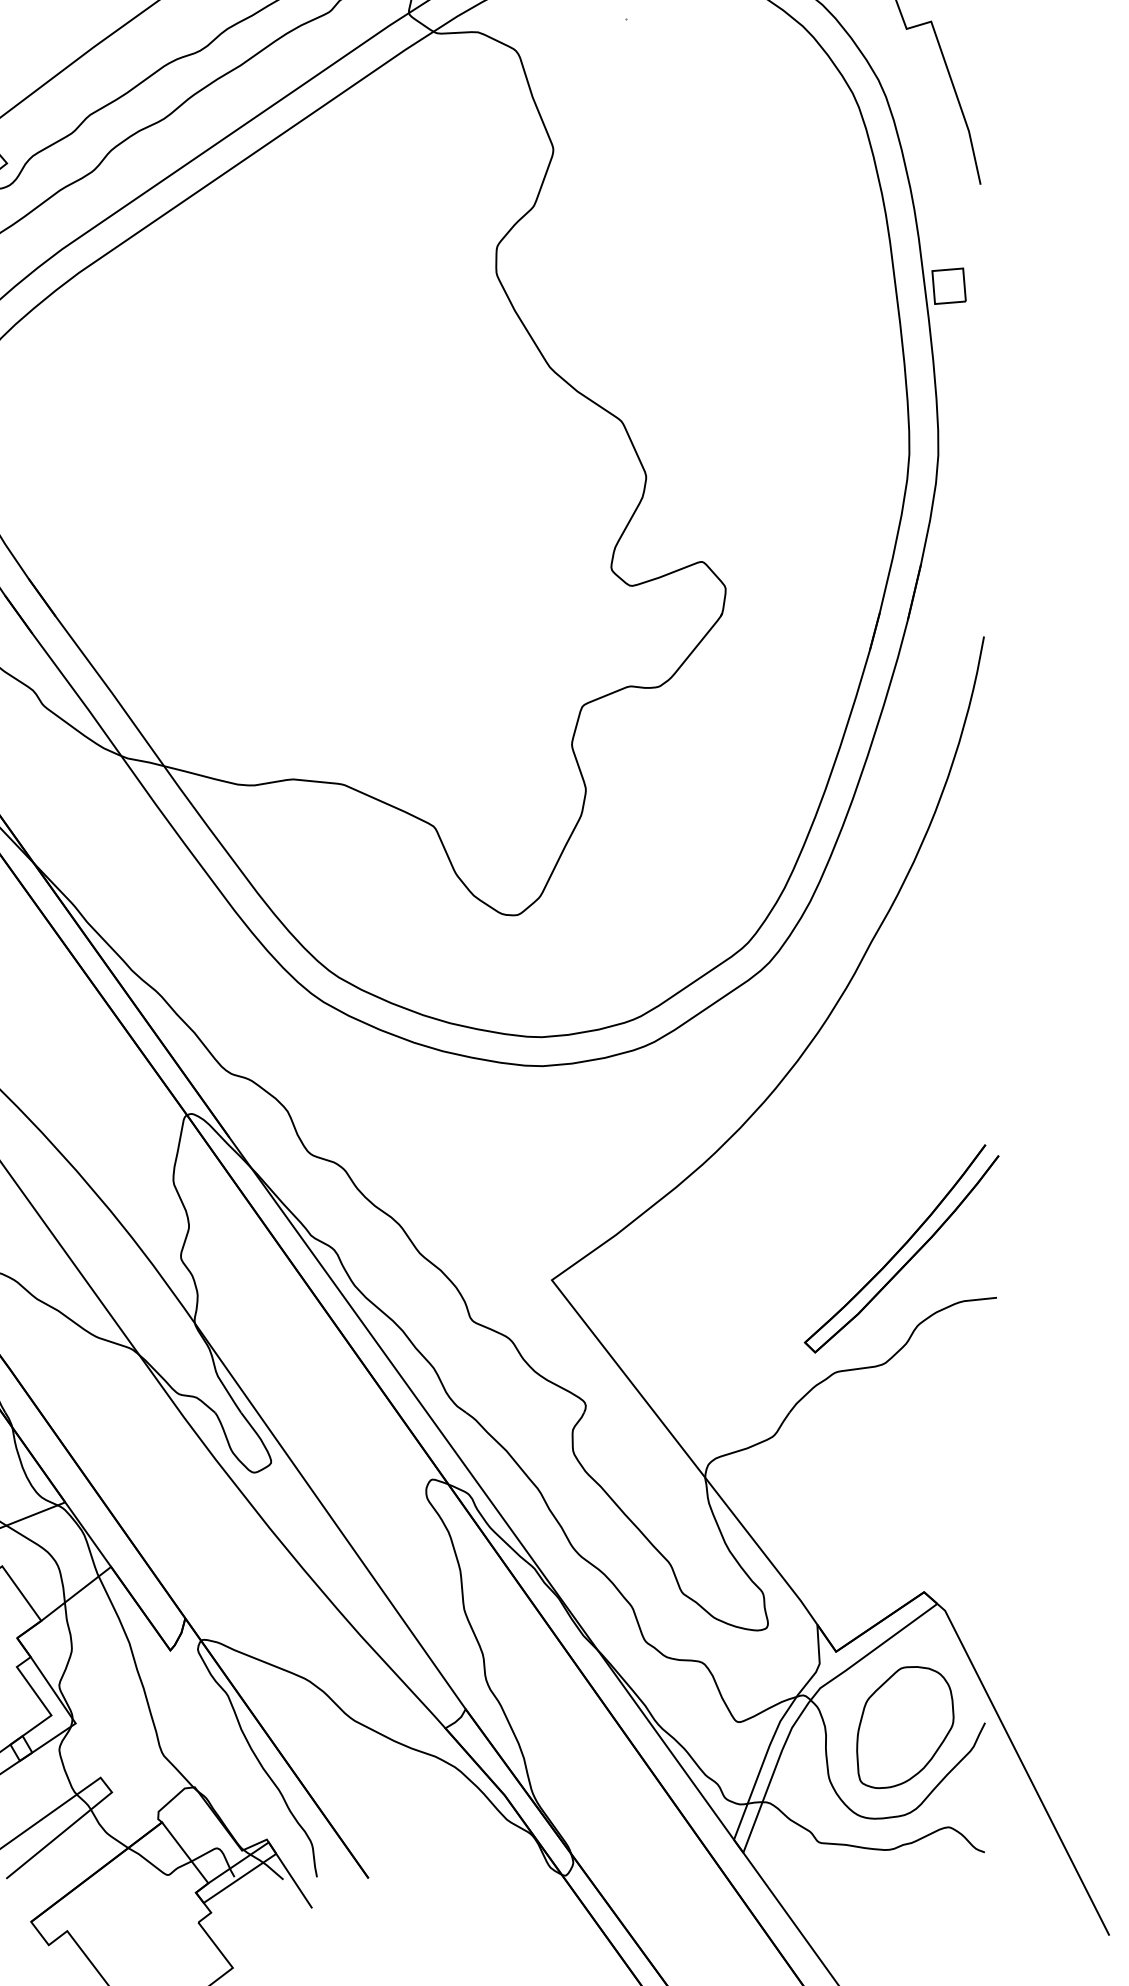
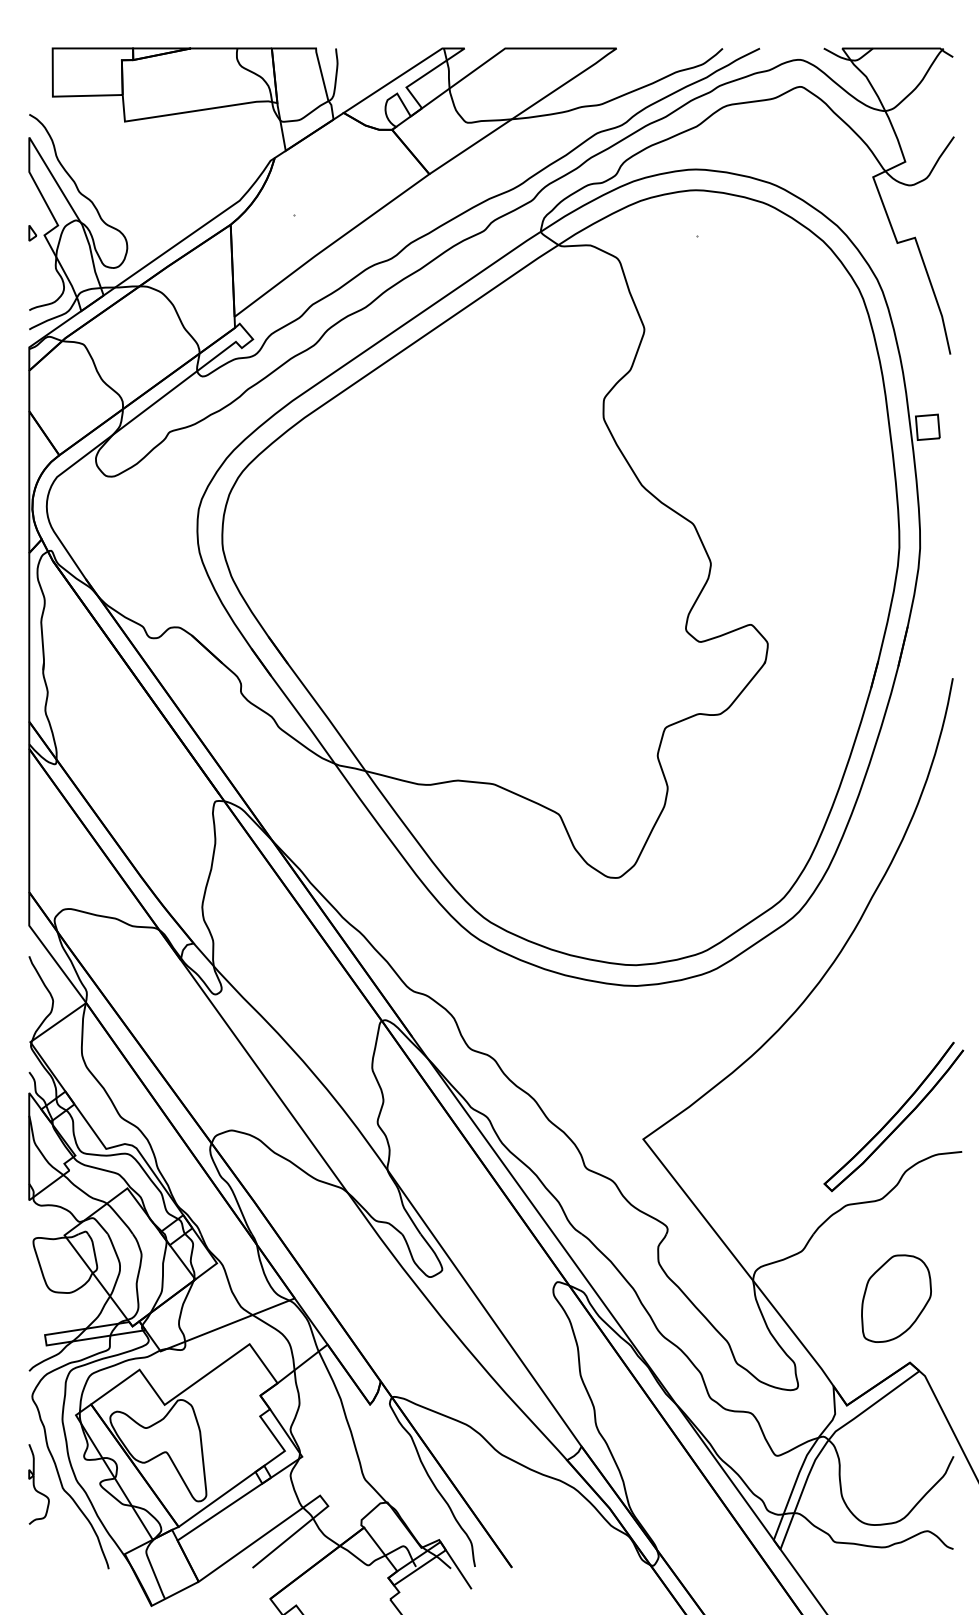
part: (905, 1727) -> (896, 1298), moved

